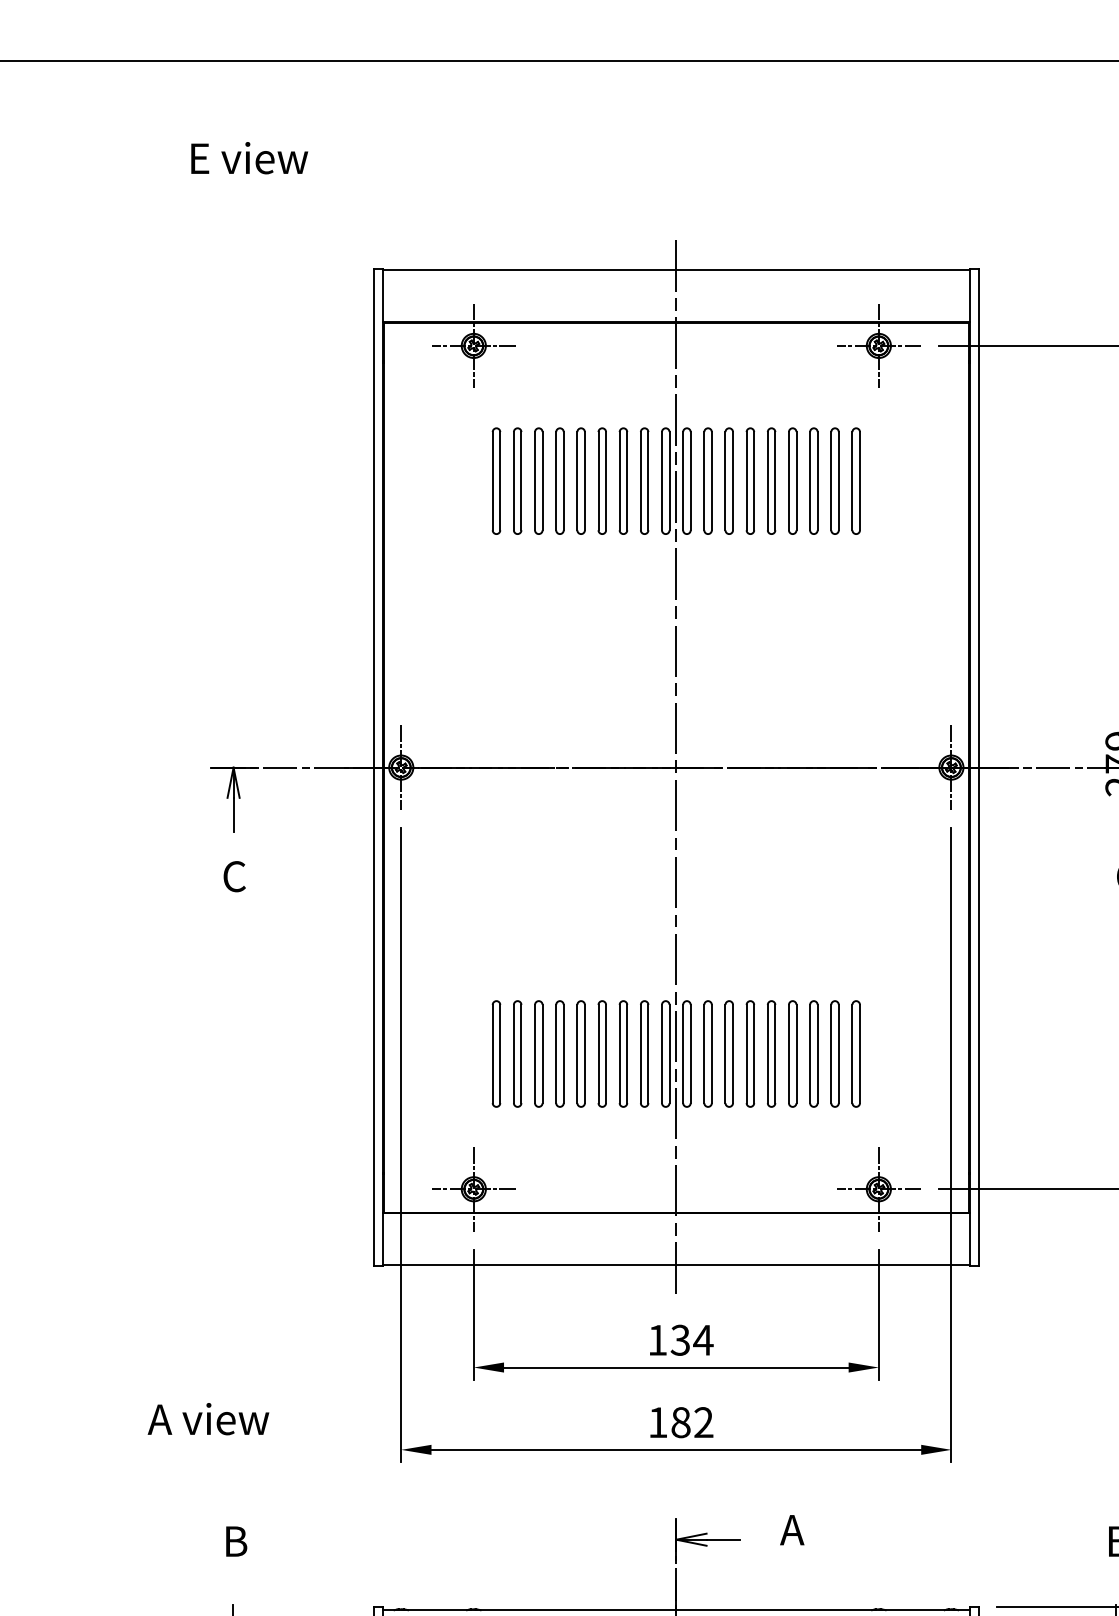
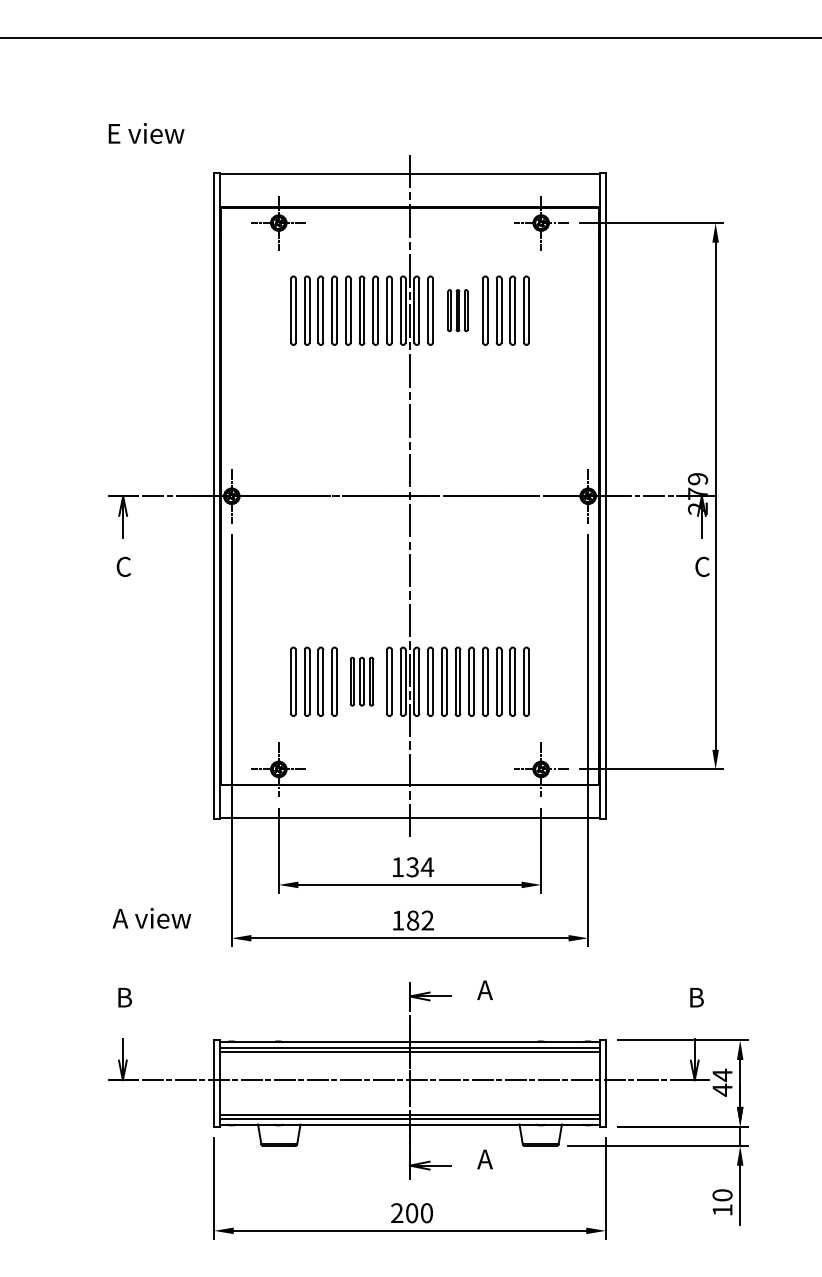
text: (249, 158) -> (146, 133), moved
part: (749, 480) -> (457, 310), size x0.6
part: (601, 1053) -> (361, 681), size x0.7
text: (207, 1419) -> (151, 918), moved

